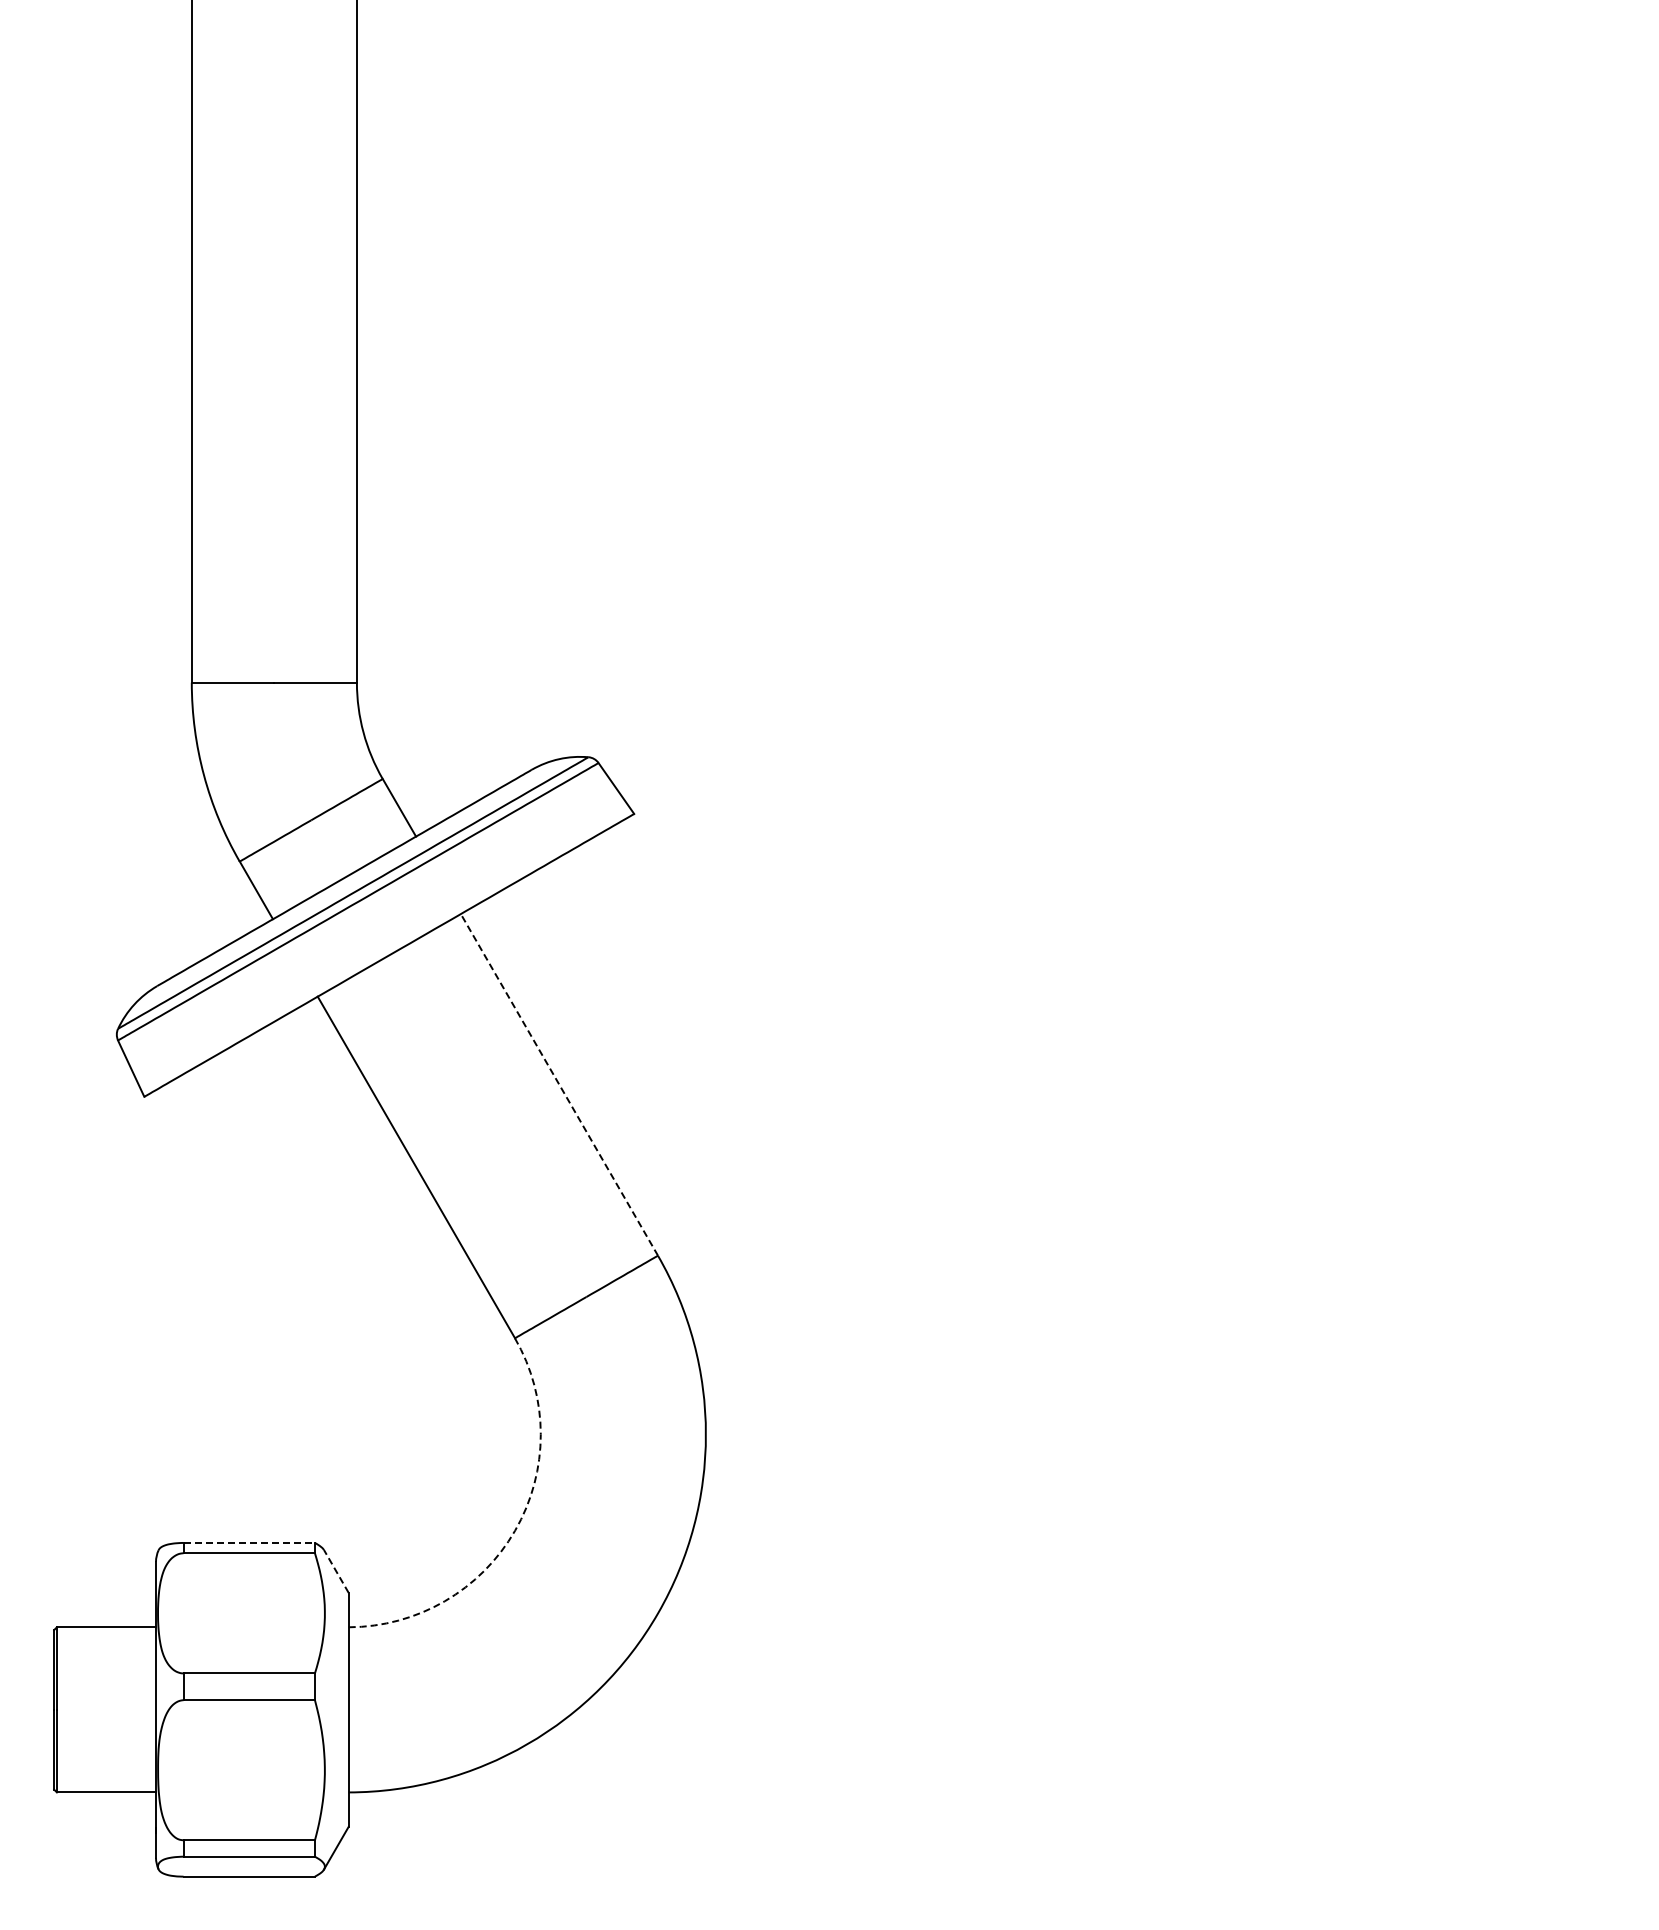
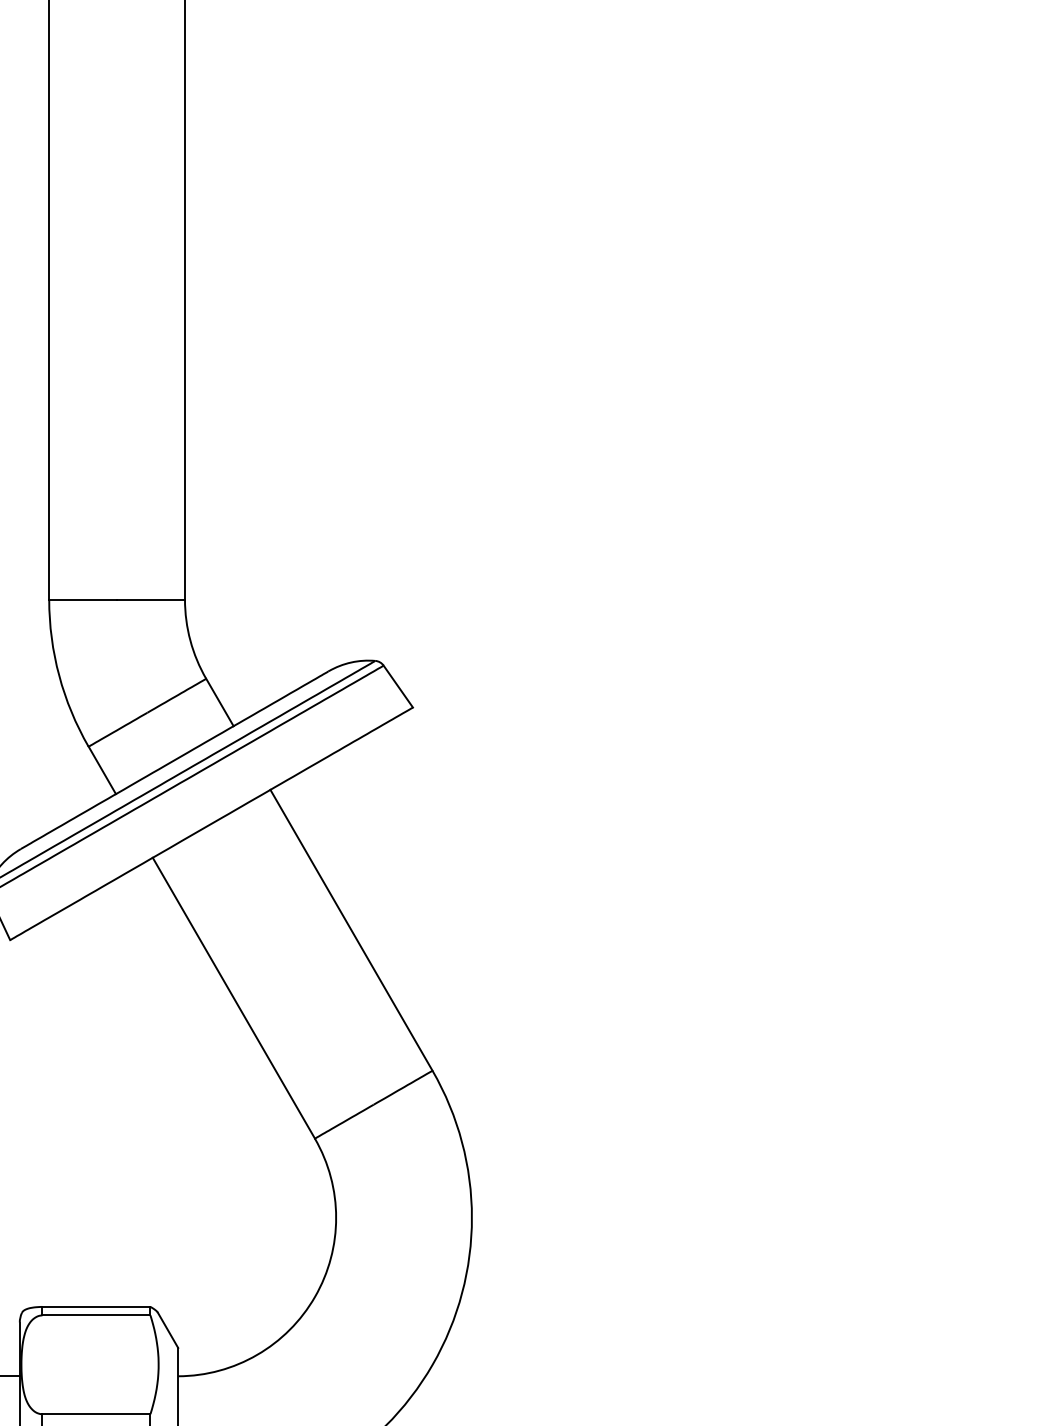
line: (559, 1084) -> (351, 929), dashed -> solid
arc: (515, 1530) -> (315, 1296), dashed -> solid
line: (249, 1542) -> (96, 1306), dashed -> solid
line: (336, 1571) -> (168, 1330), dashed -> solid

